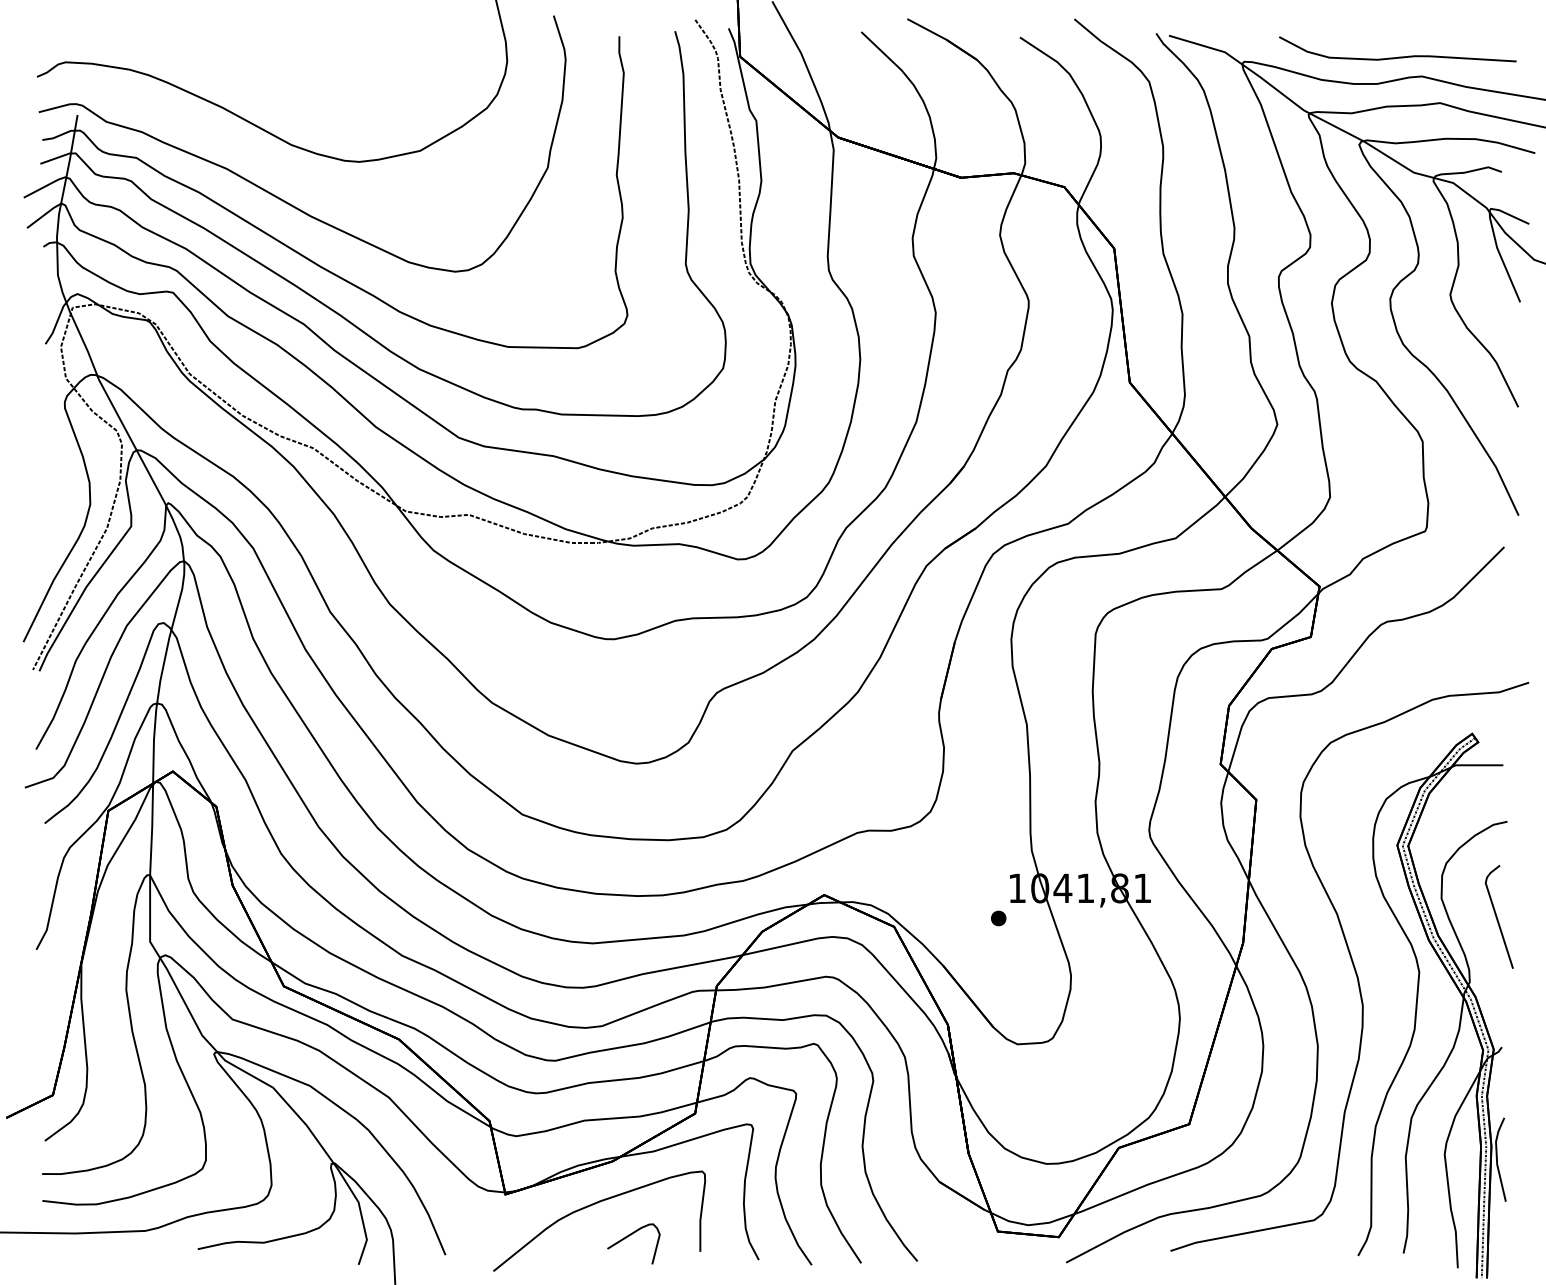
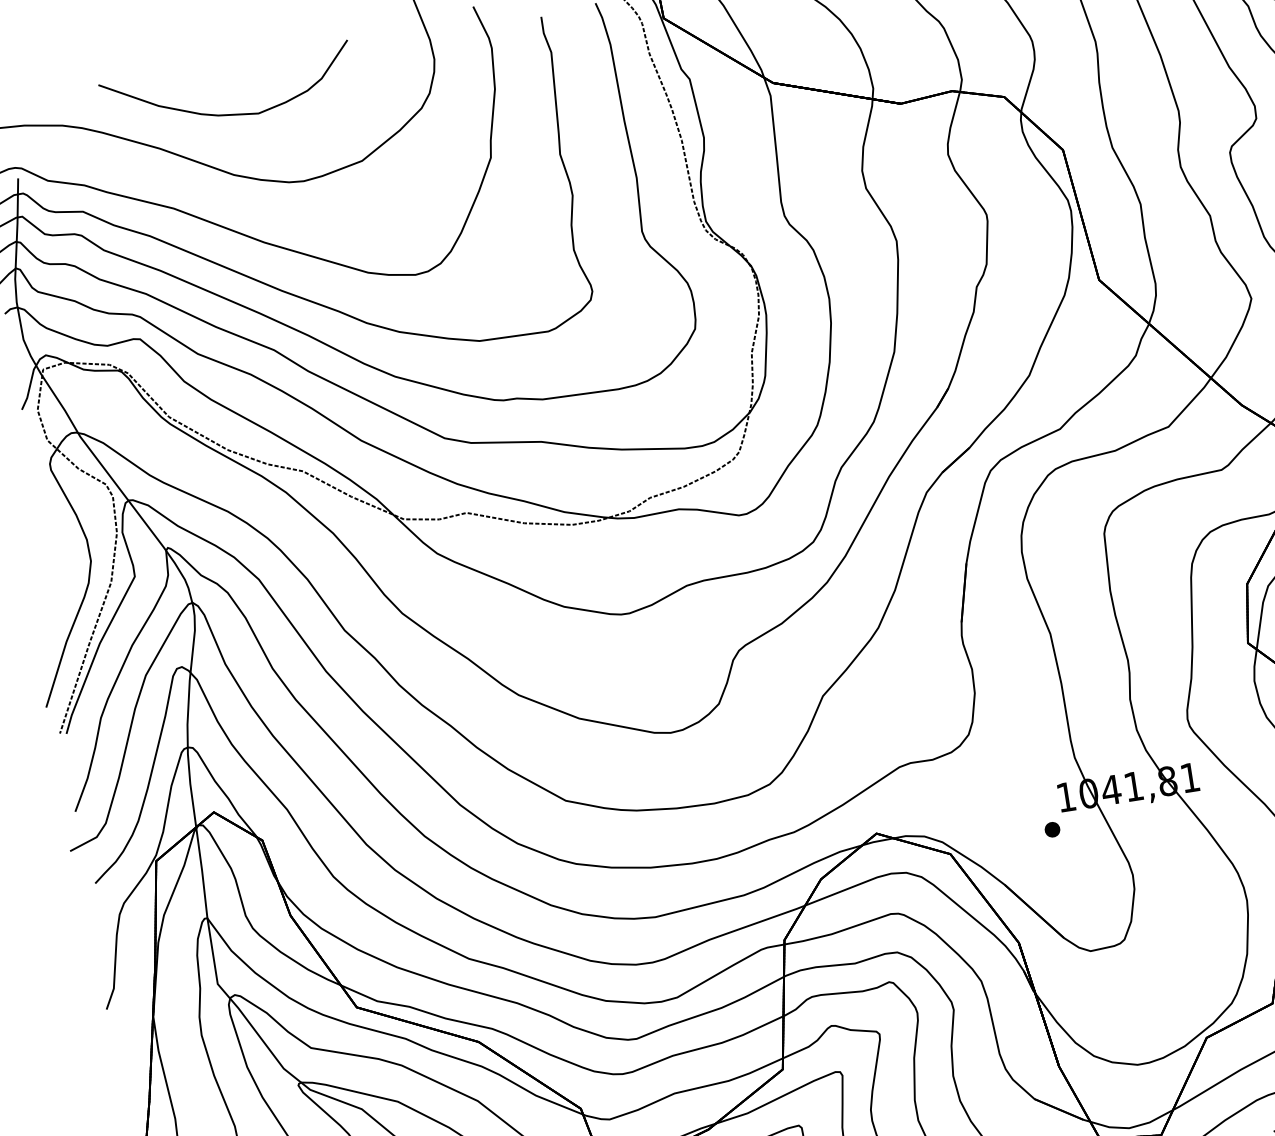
part: (294, 83) -> (227, 113), added

